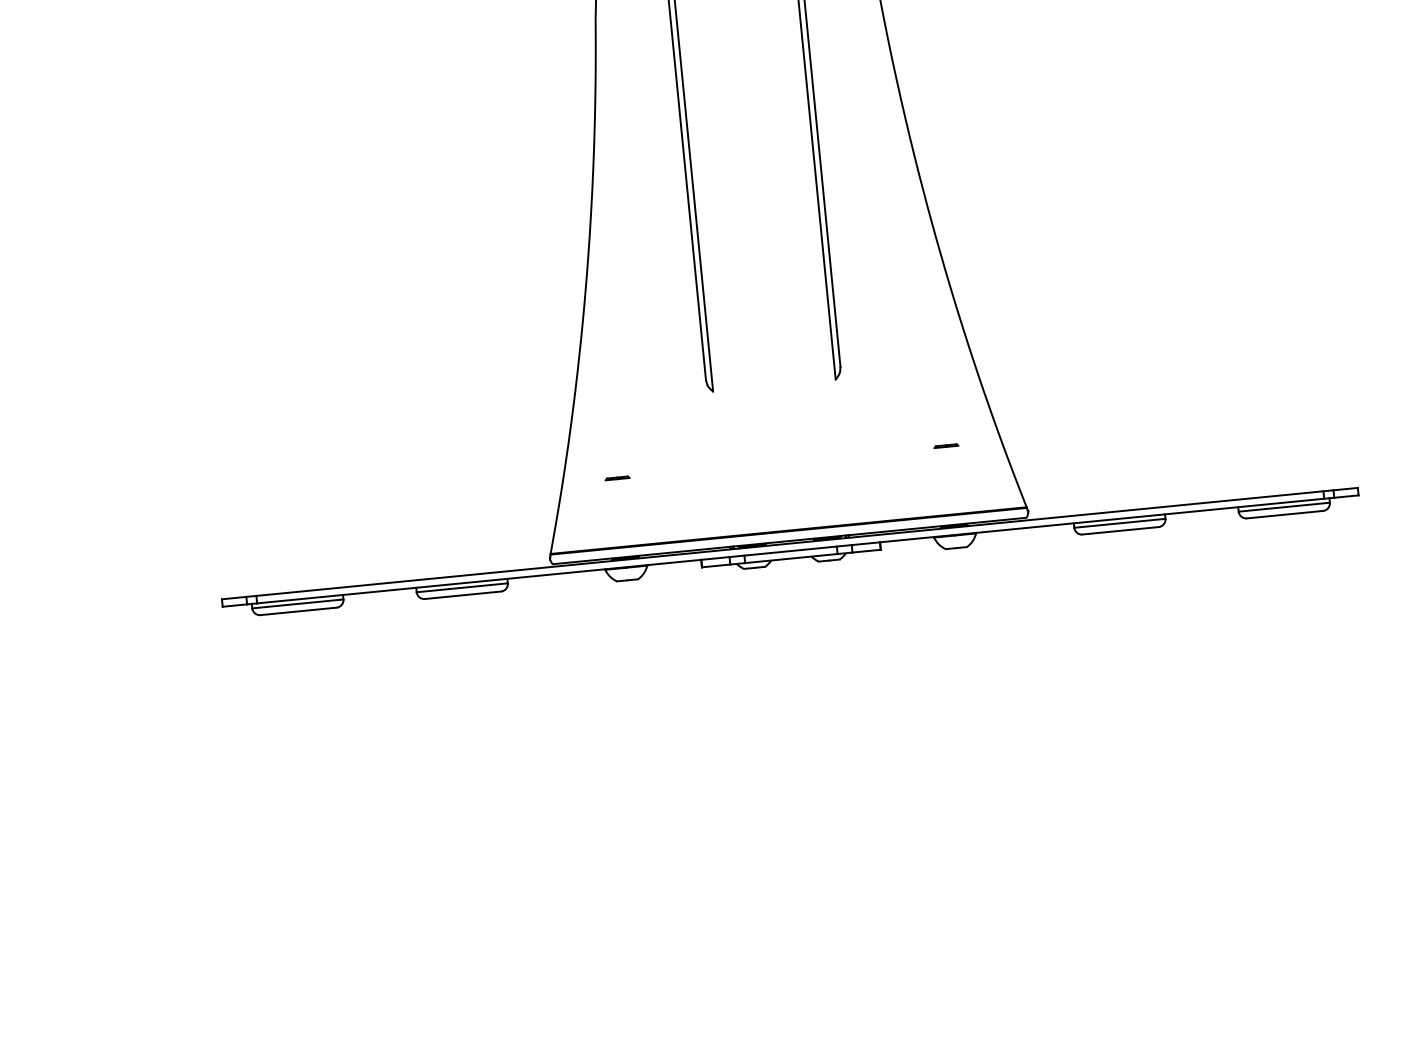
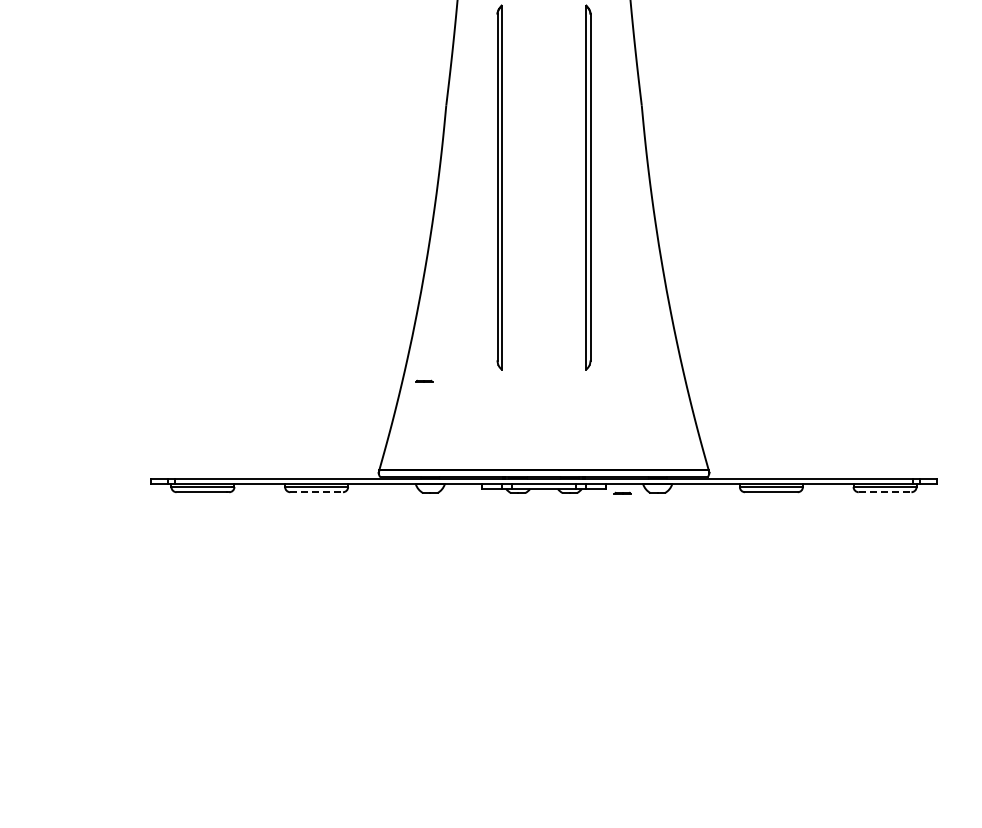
line: (945, 444) -> (622, 492), moved
line: (617, 476) -> (424, 380), moved
line: (1285, 515) -> (885, 492), solid -> dashed
line: (464, 595) -> (317, 492), solid -> dashed

